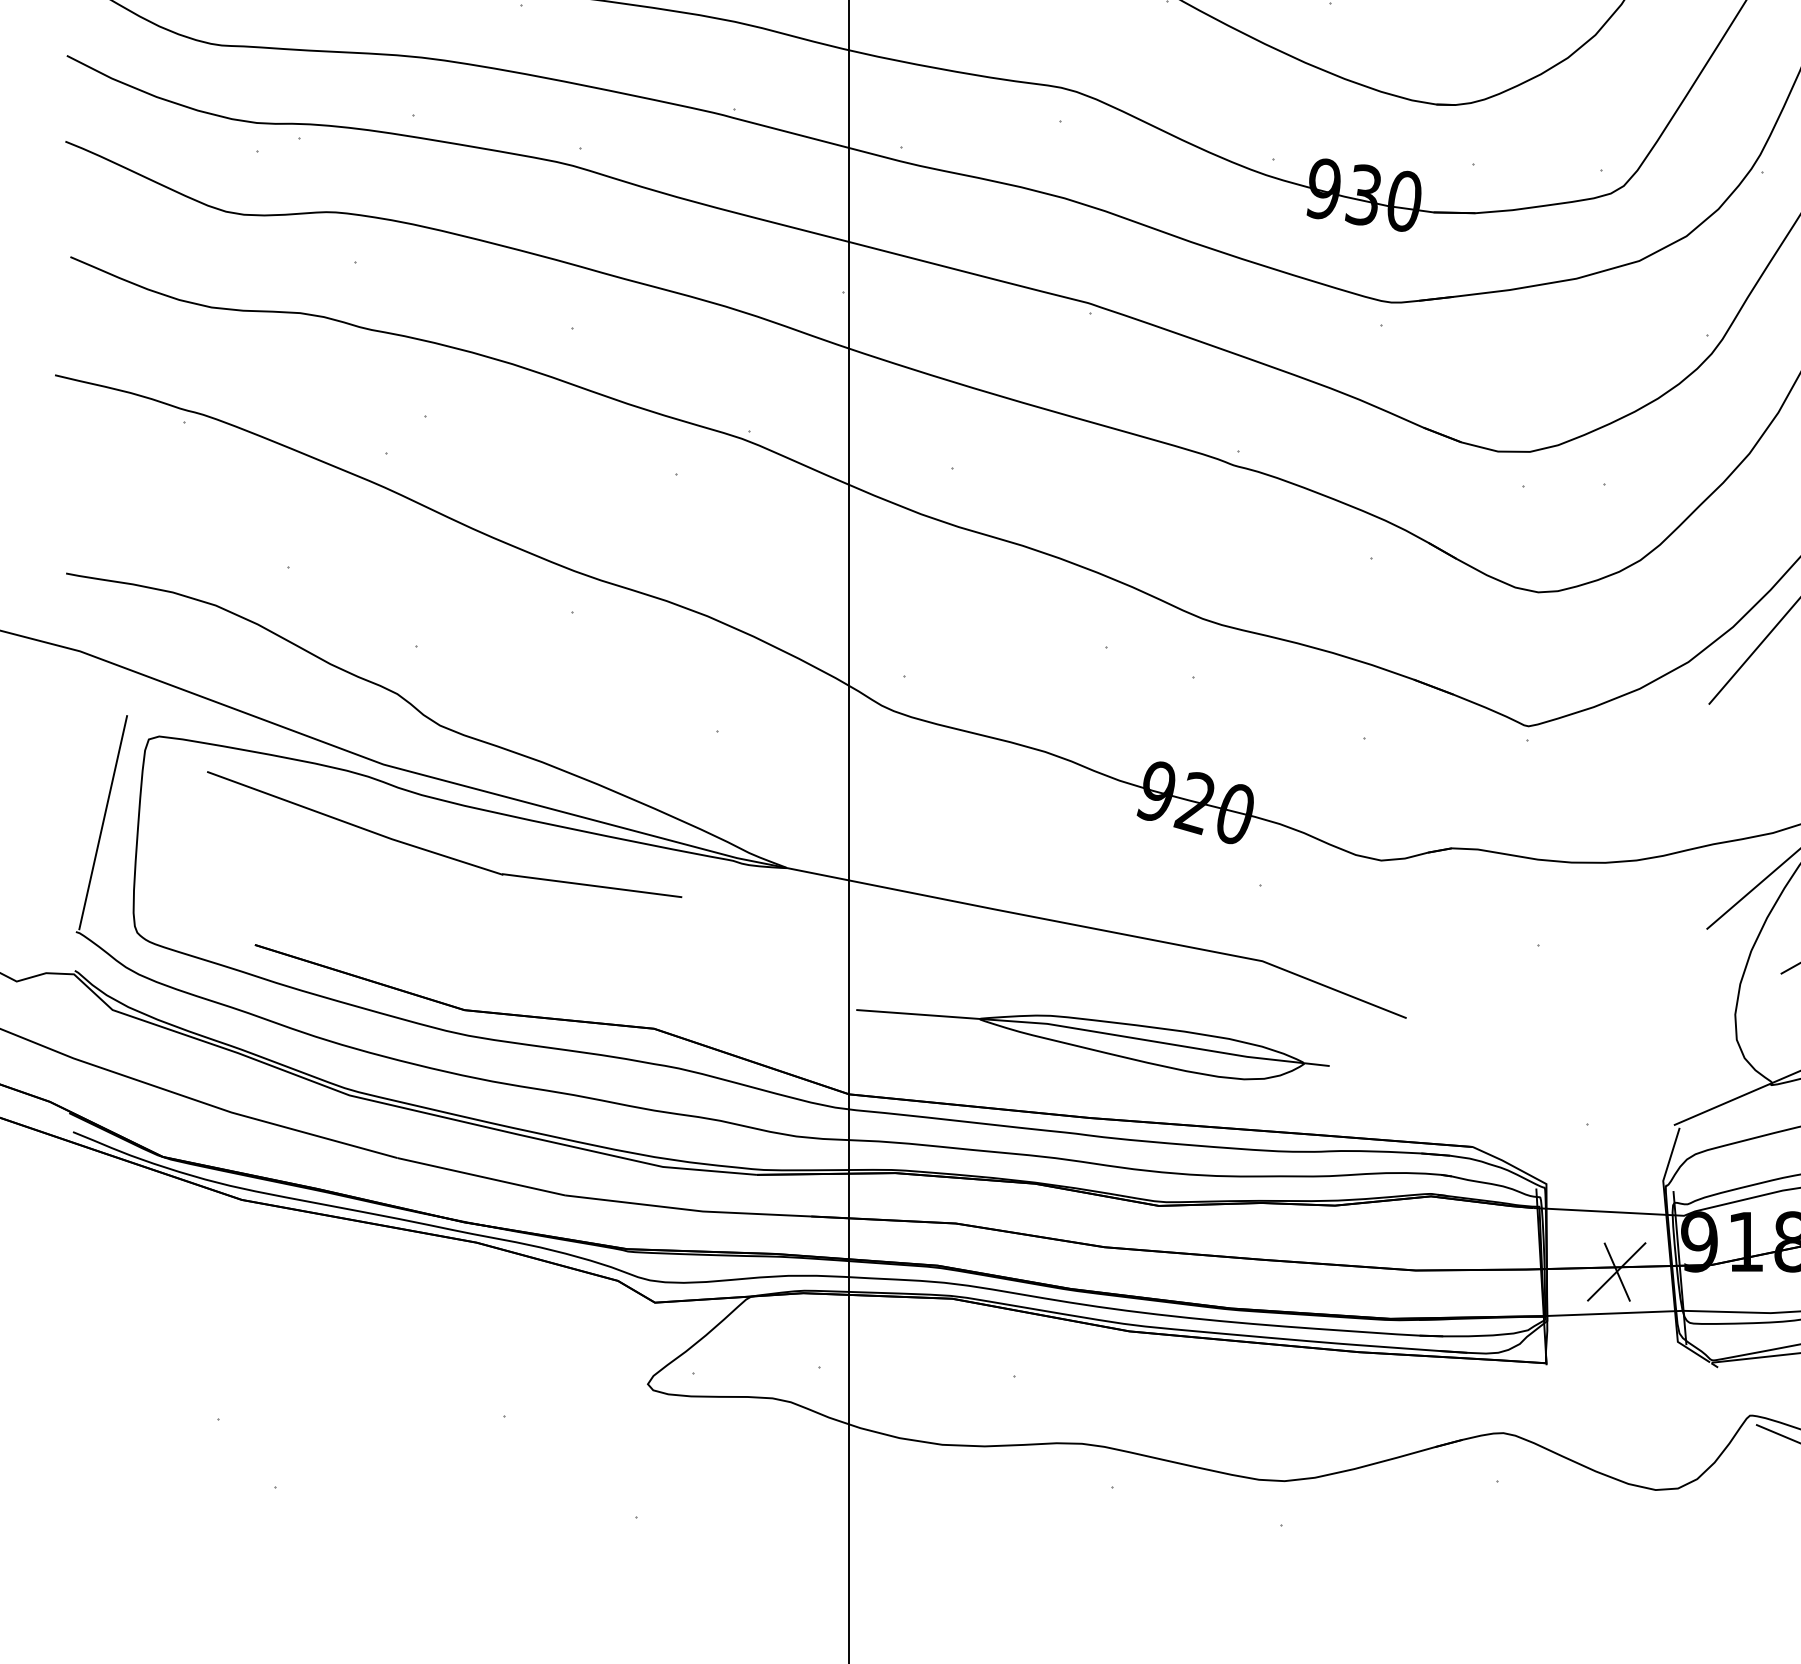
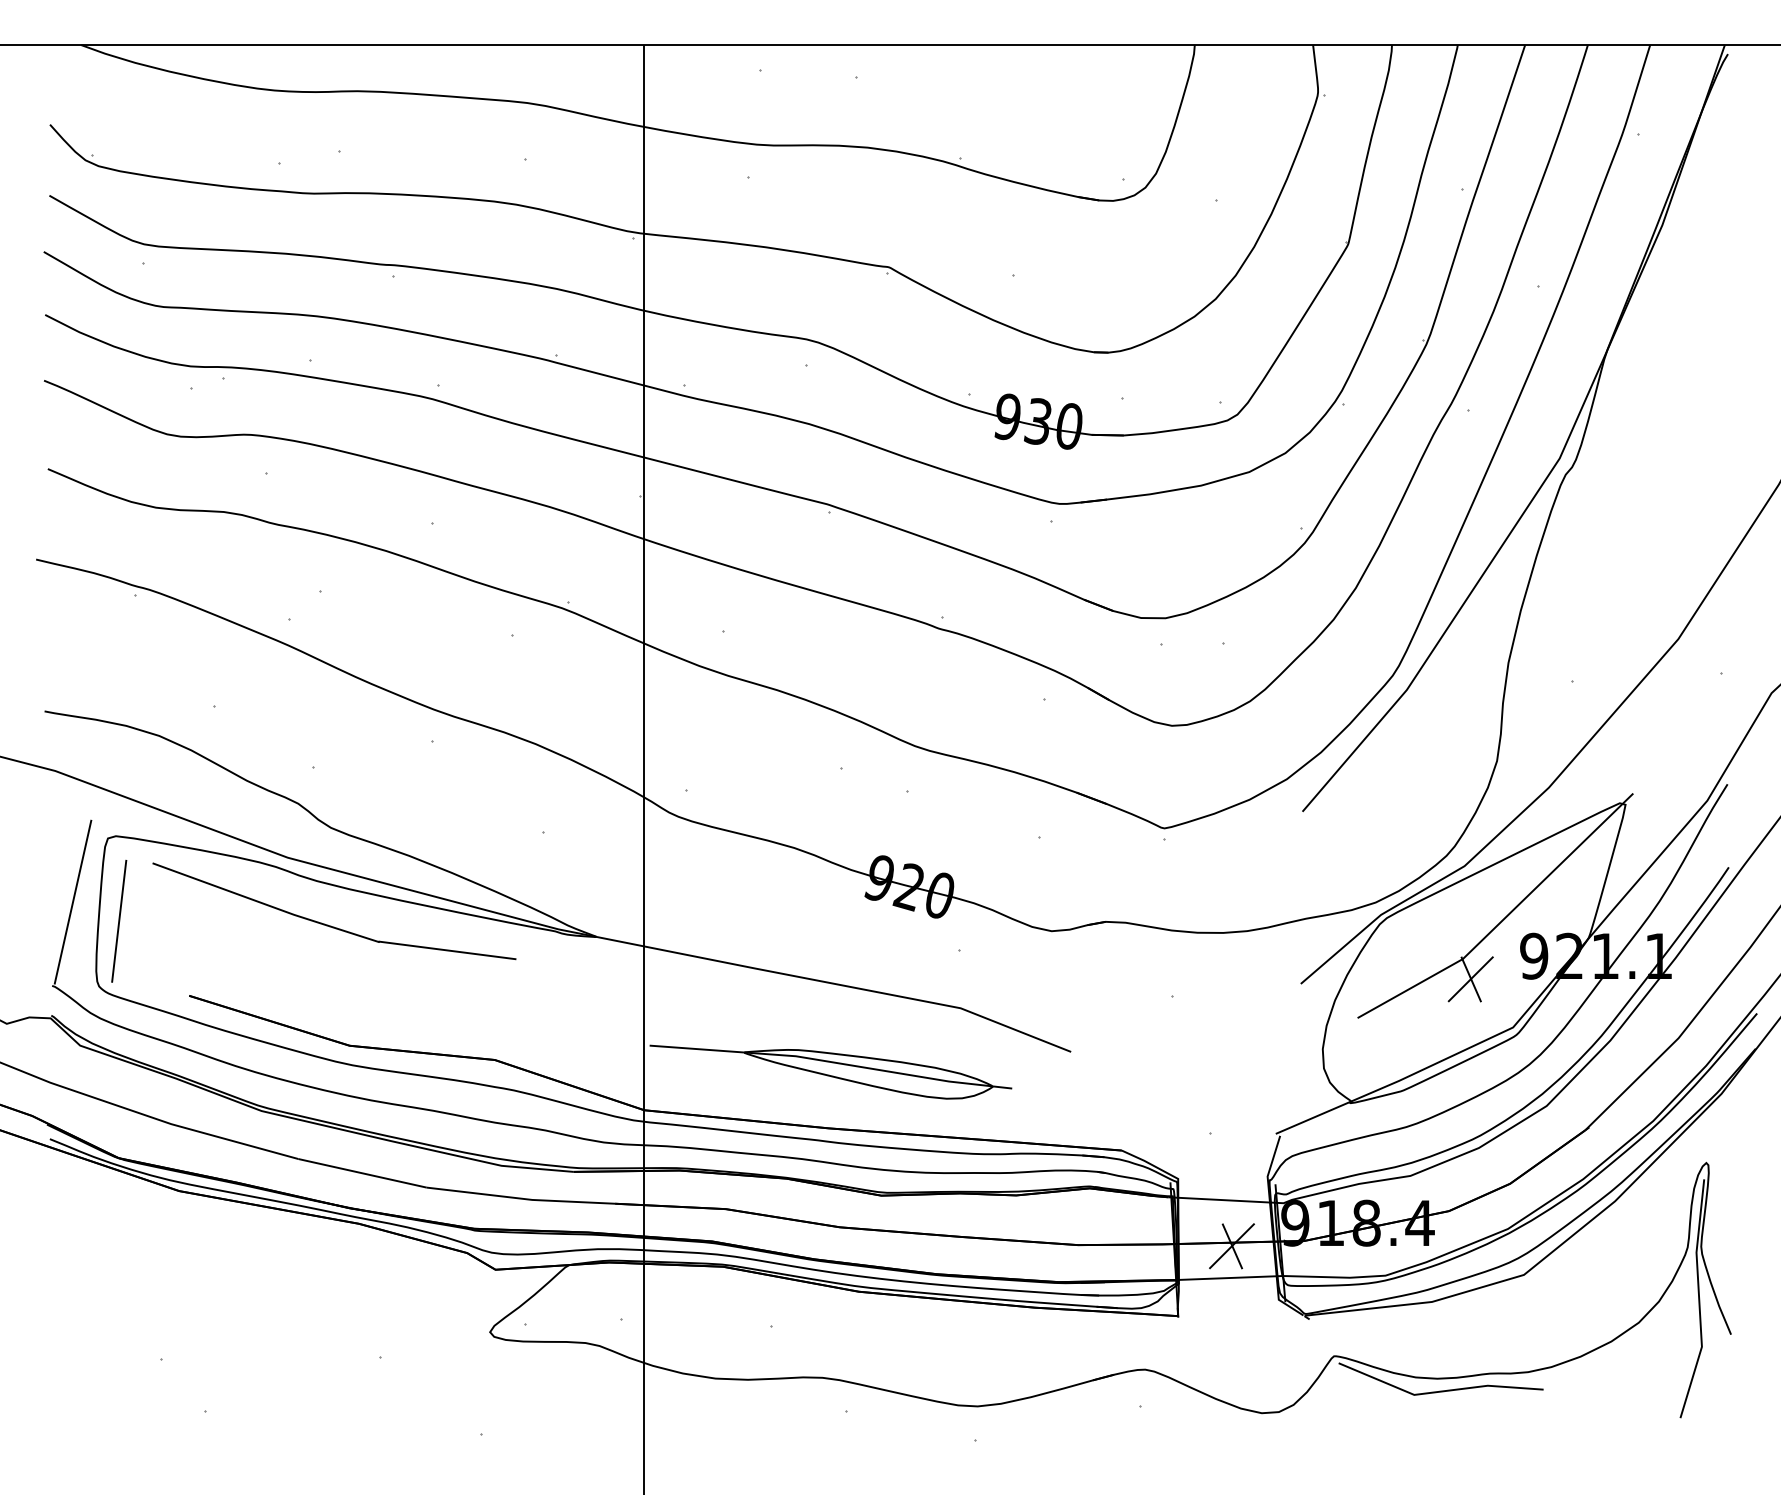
line: (163, 847) -> (119, 921), added

